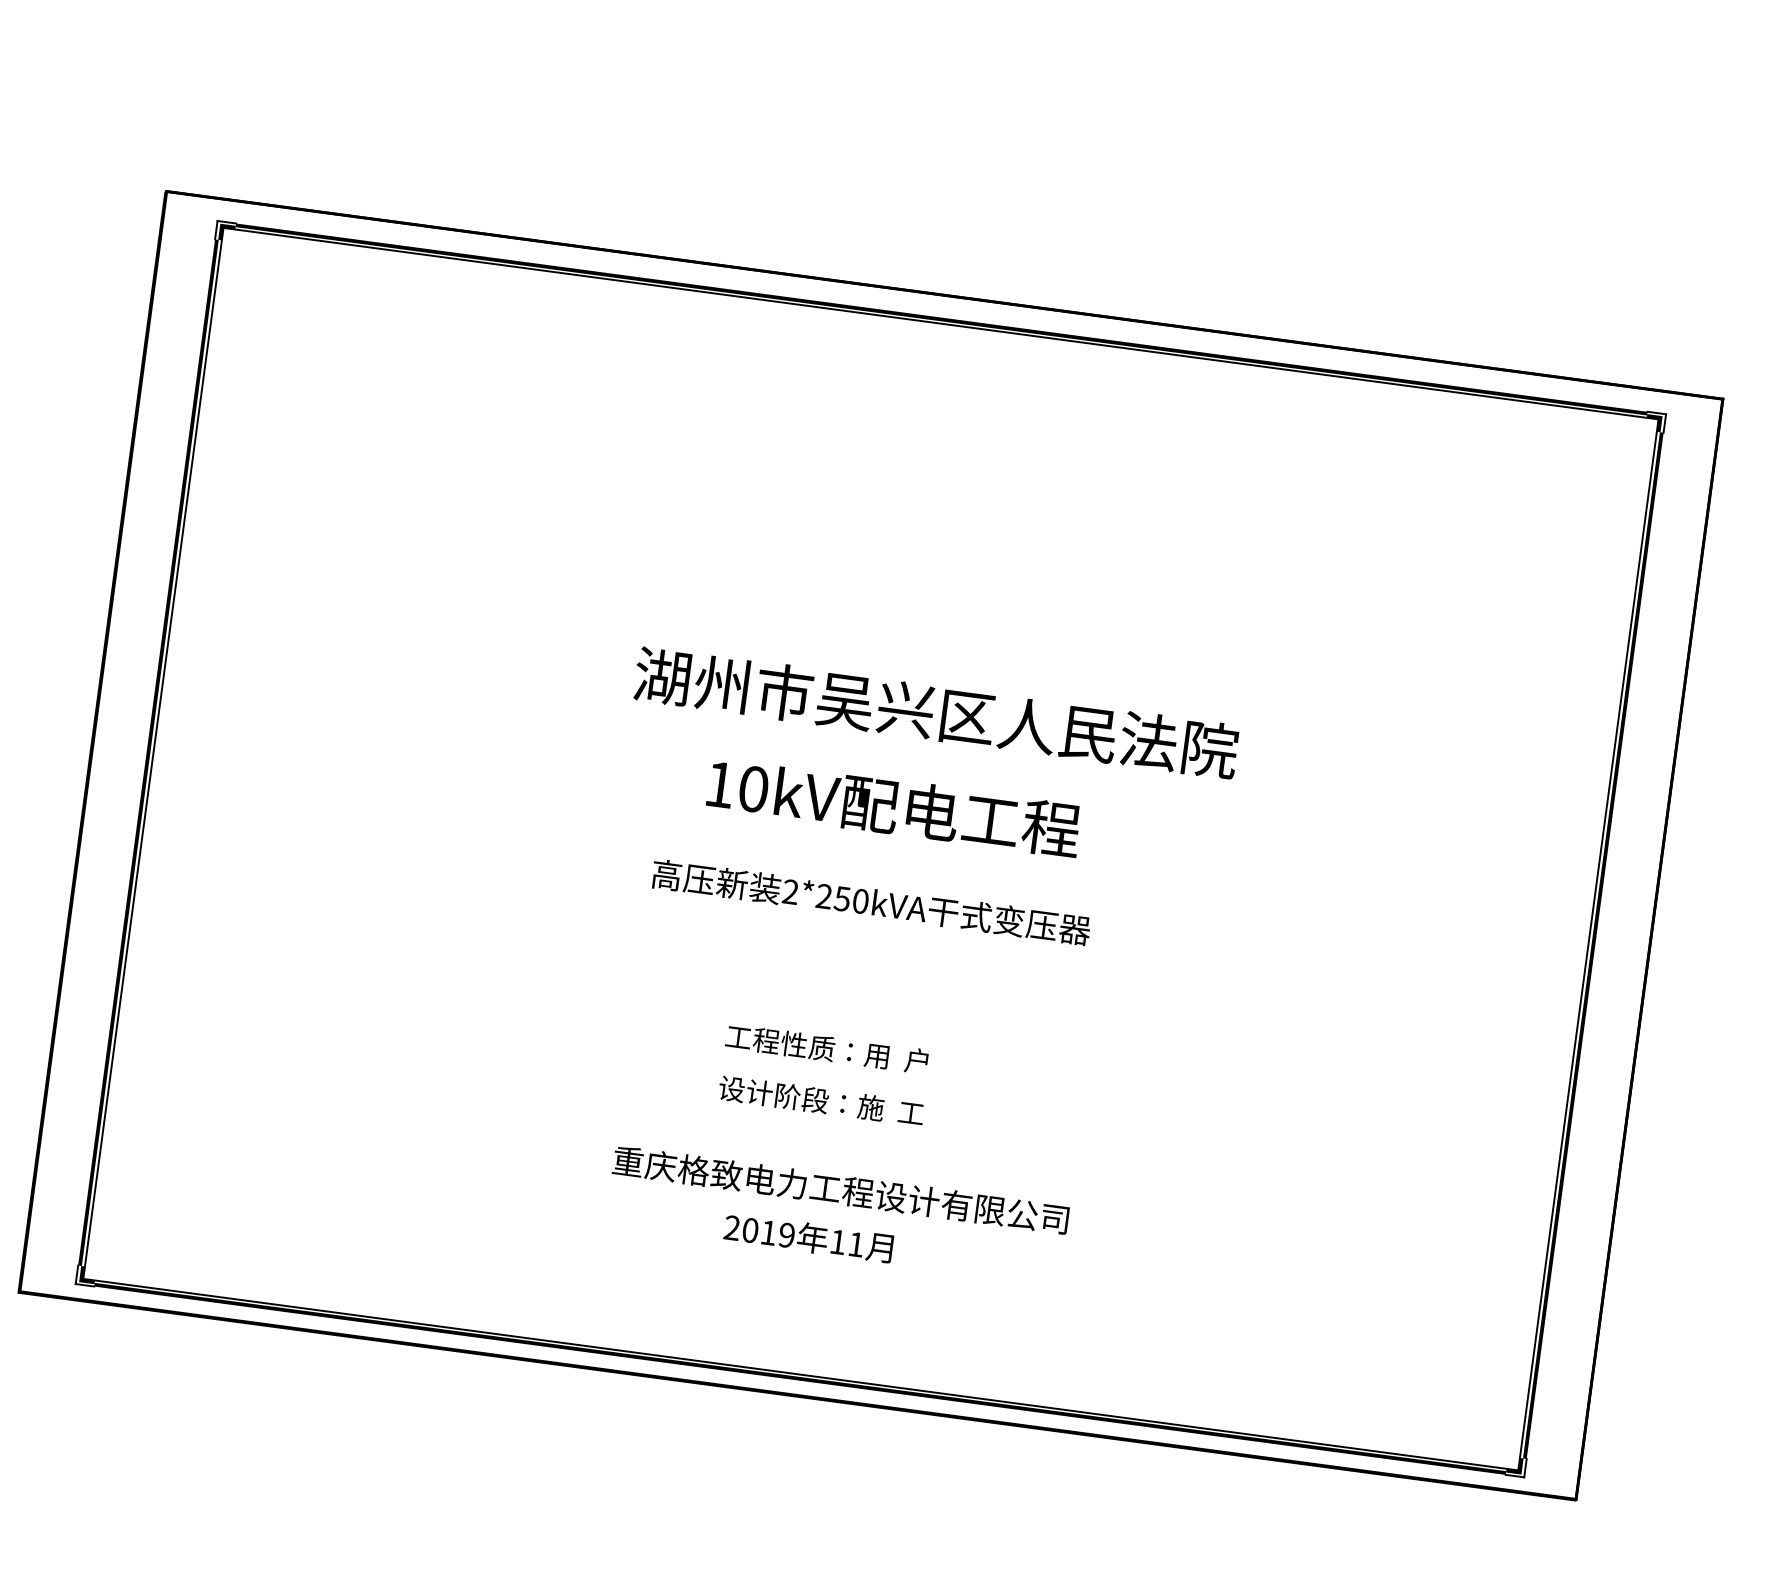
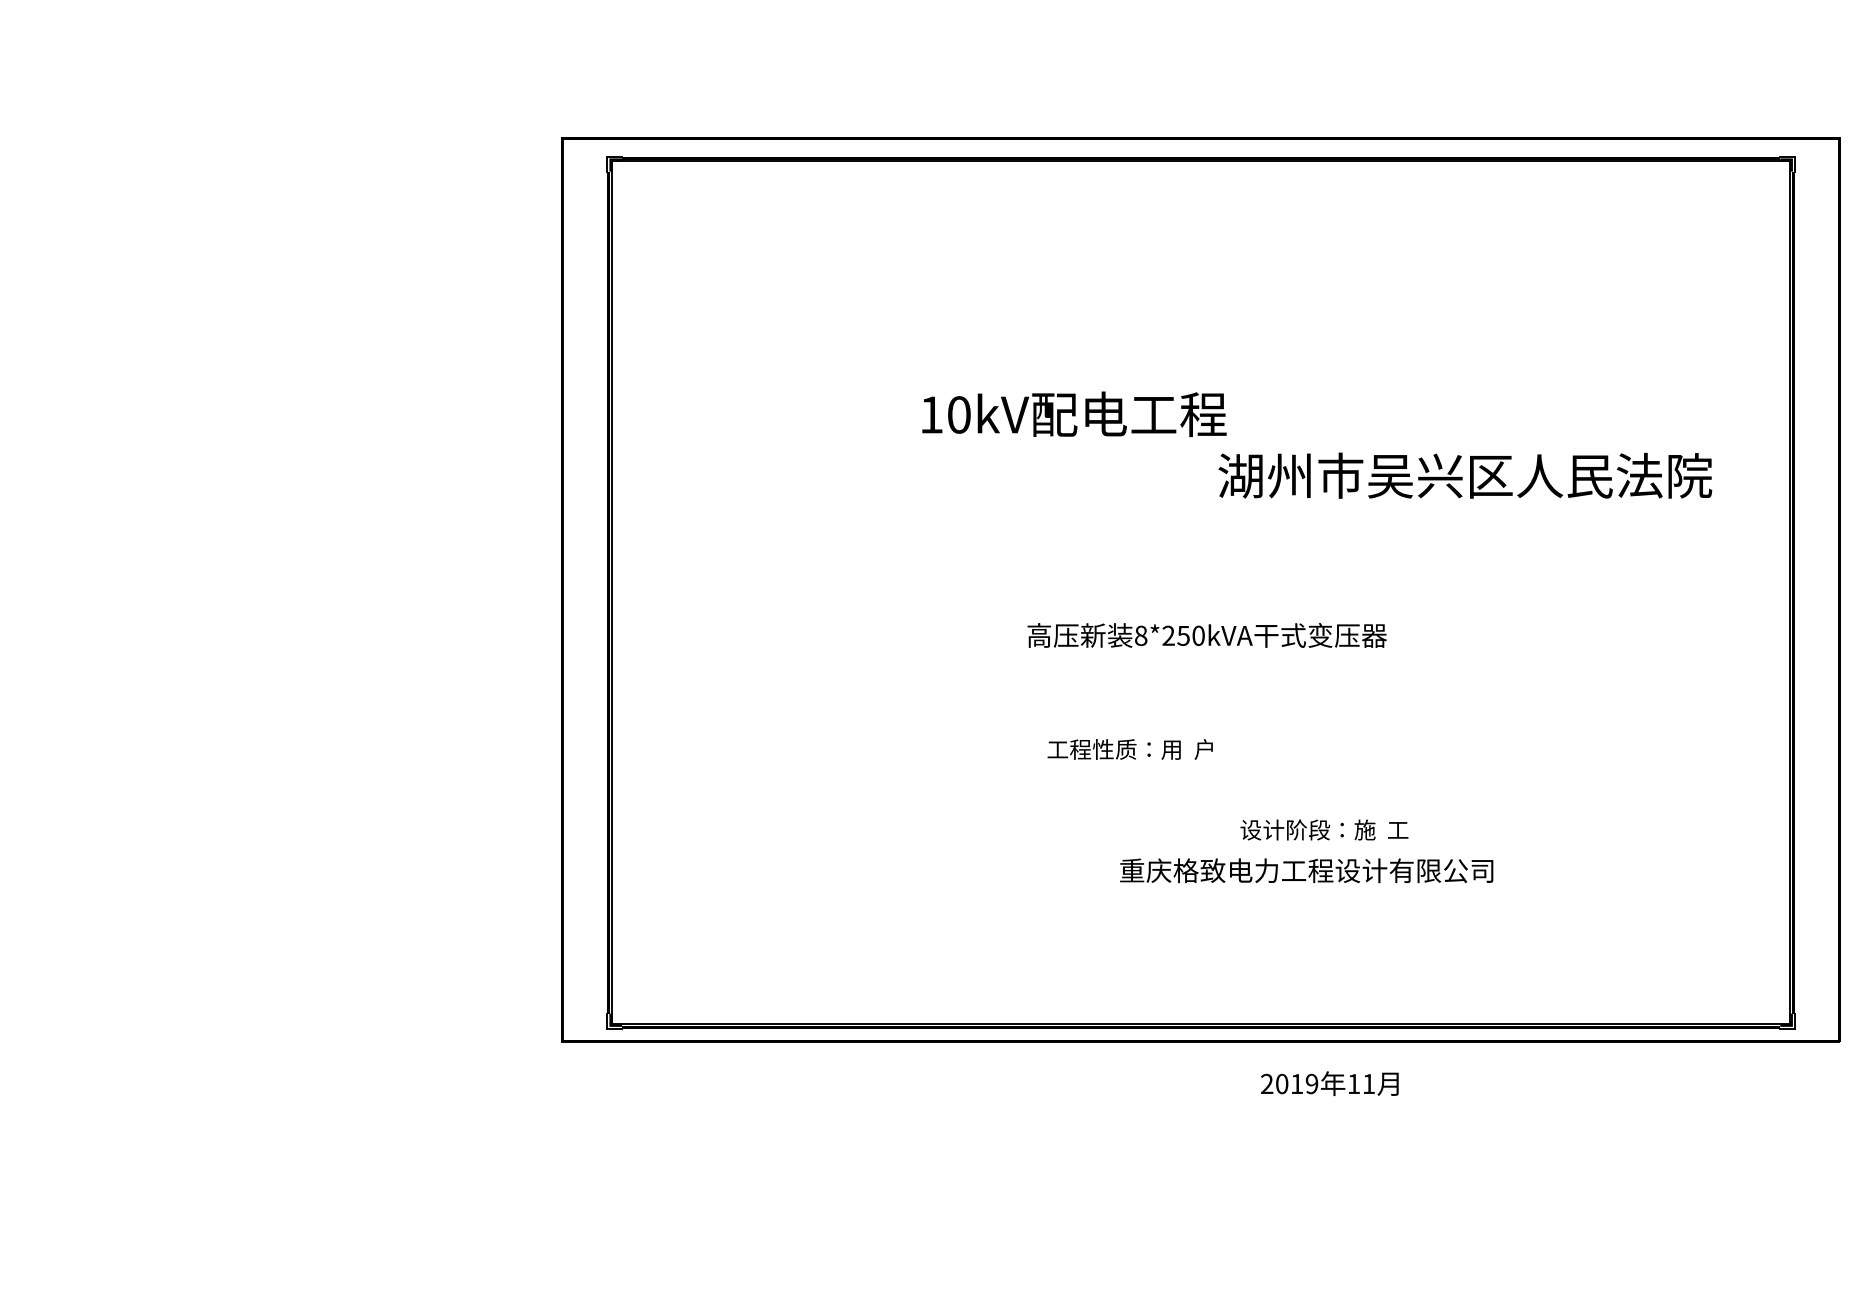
text: (936, 712) -> (1465, 475), moved
text: (894, 807) -> (1074, 414), moved
text: (791, 891) -> (1141, 635), 2*250kVA -> 8*250kVA
text: (826, 1048) -> (1129, 749), moved
text: (821, 1100) -> (1324, 829), moved
text: (840, 1189) -> (1306, 870), moved
text: (808, 1237) -> (1329, 1083), moved

